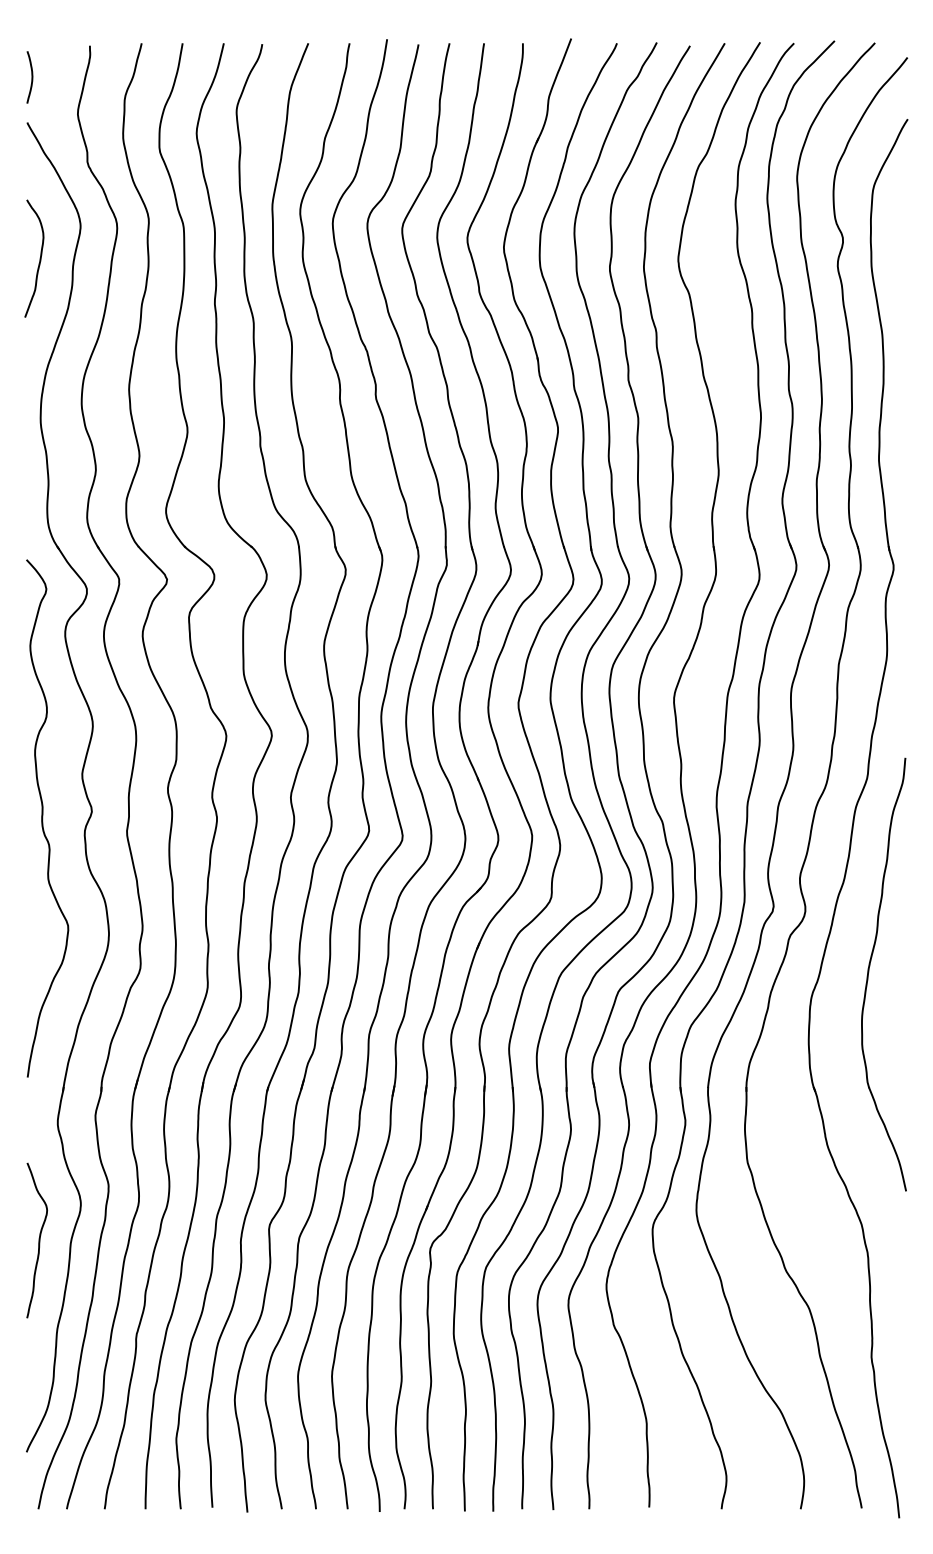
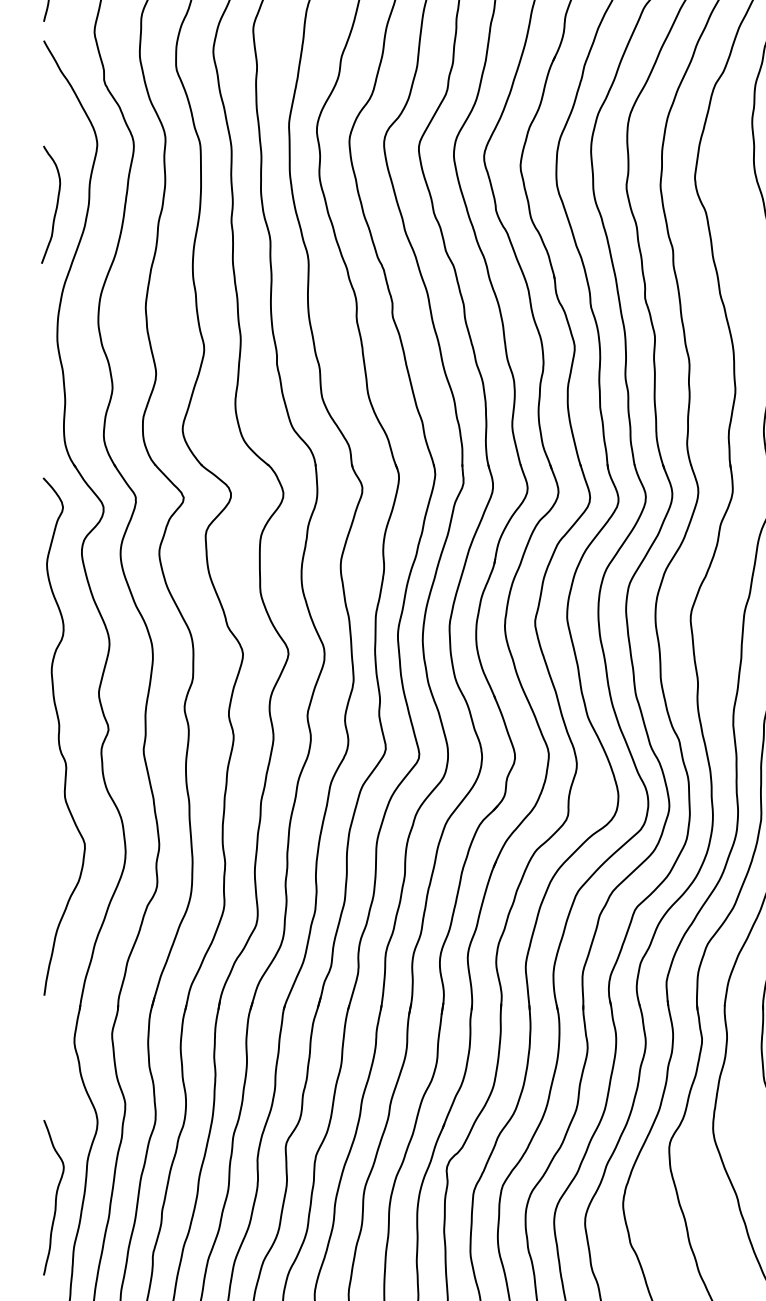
curve: (39, 258) -> (56, 204), moved
curve: (38, 1240) -> (55, 1197), moved

